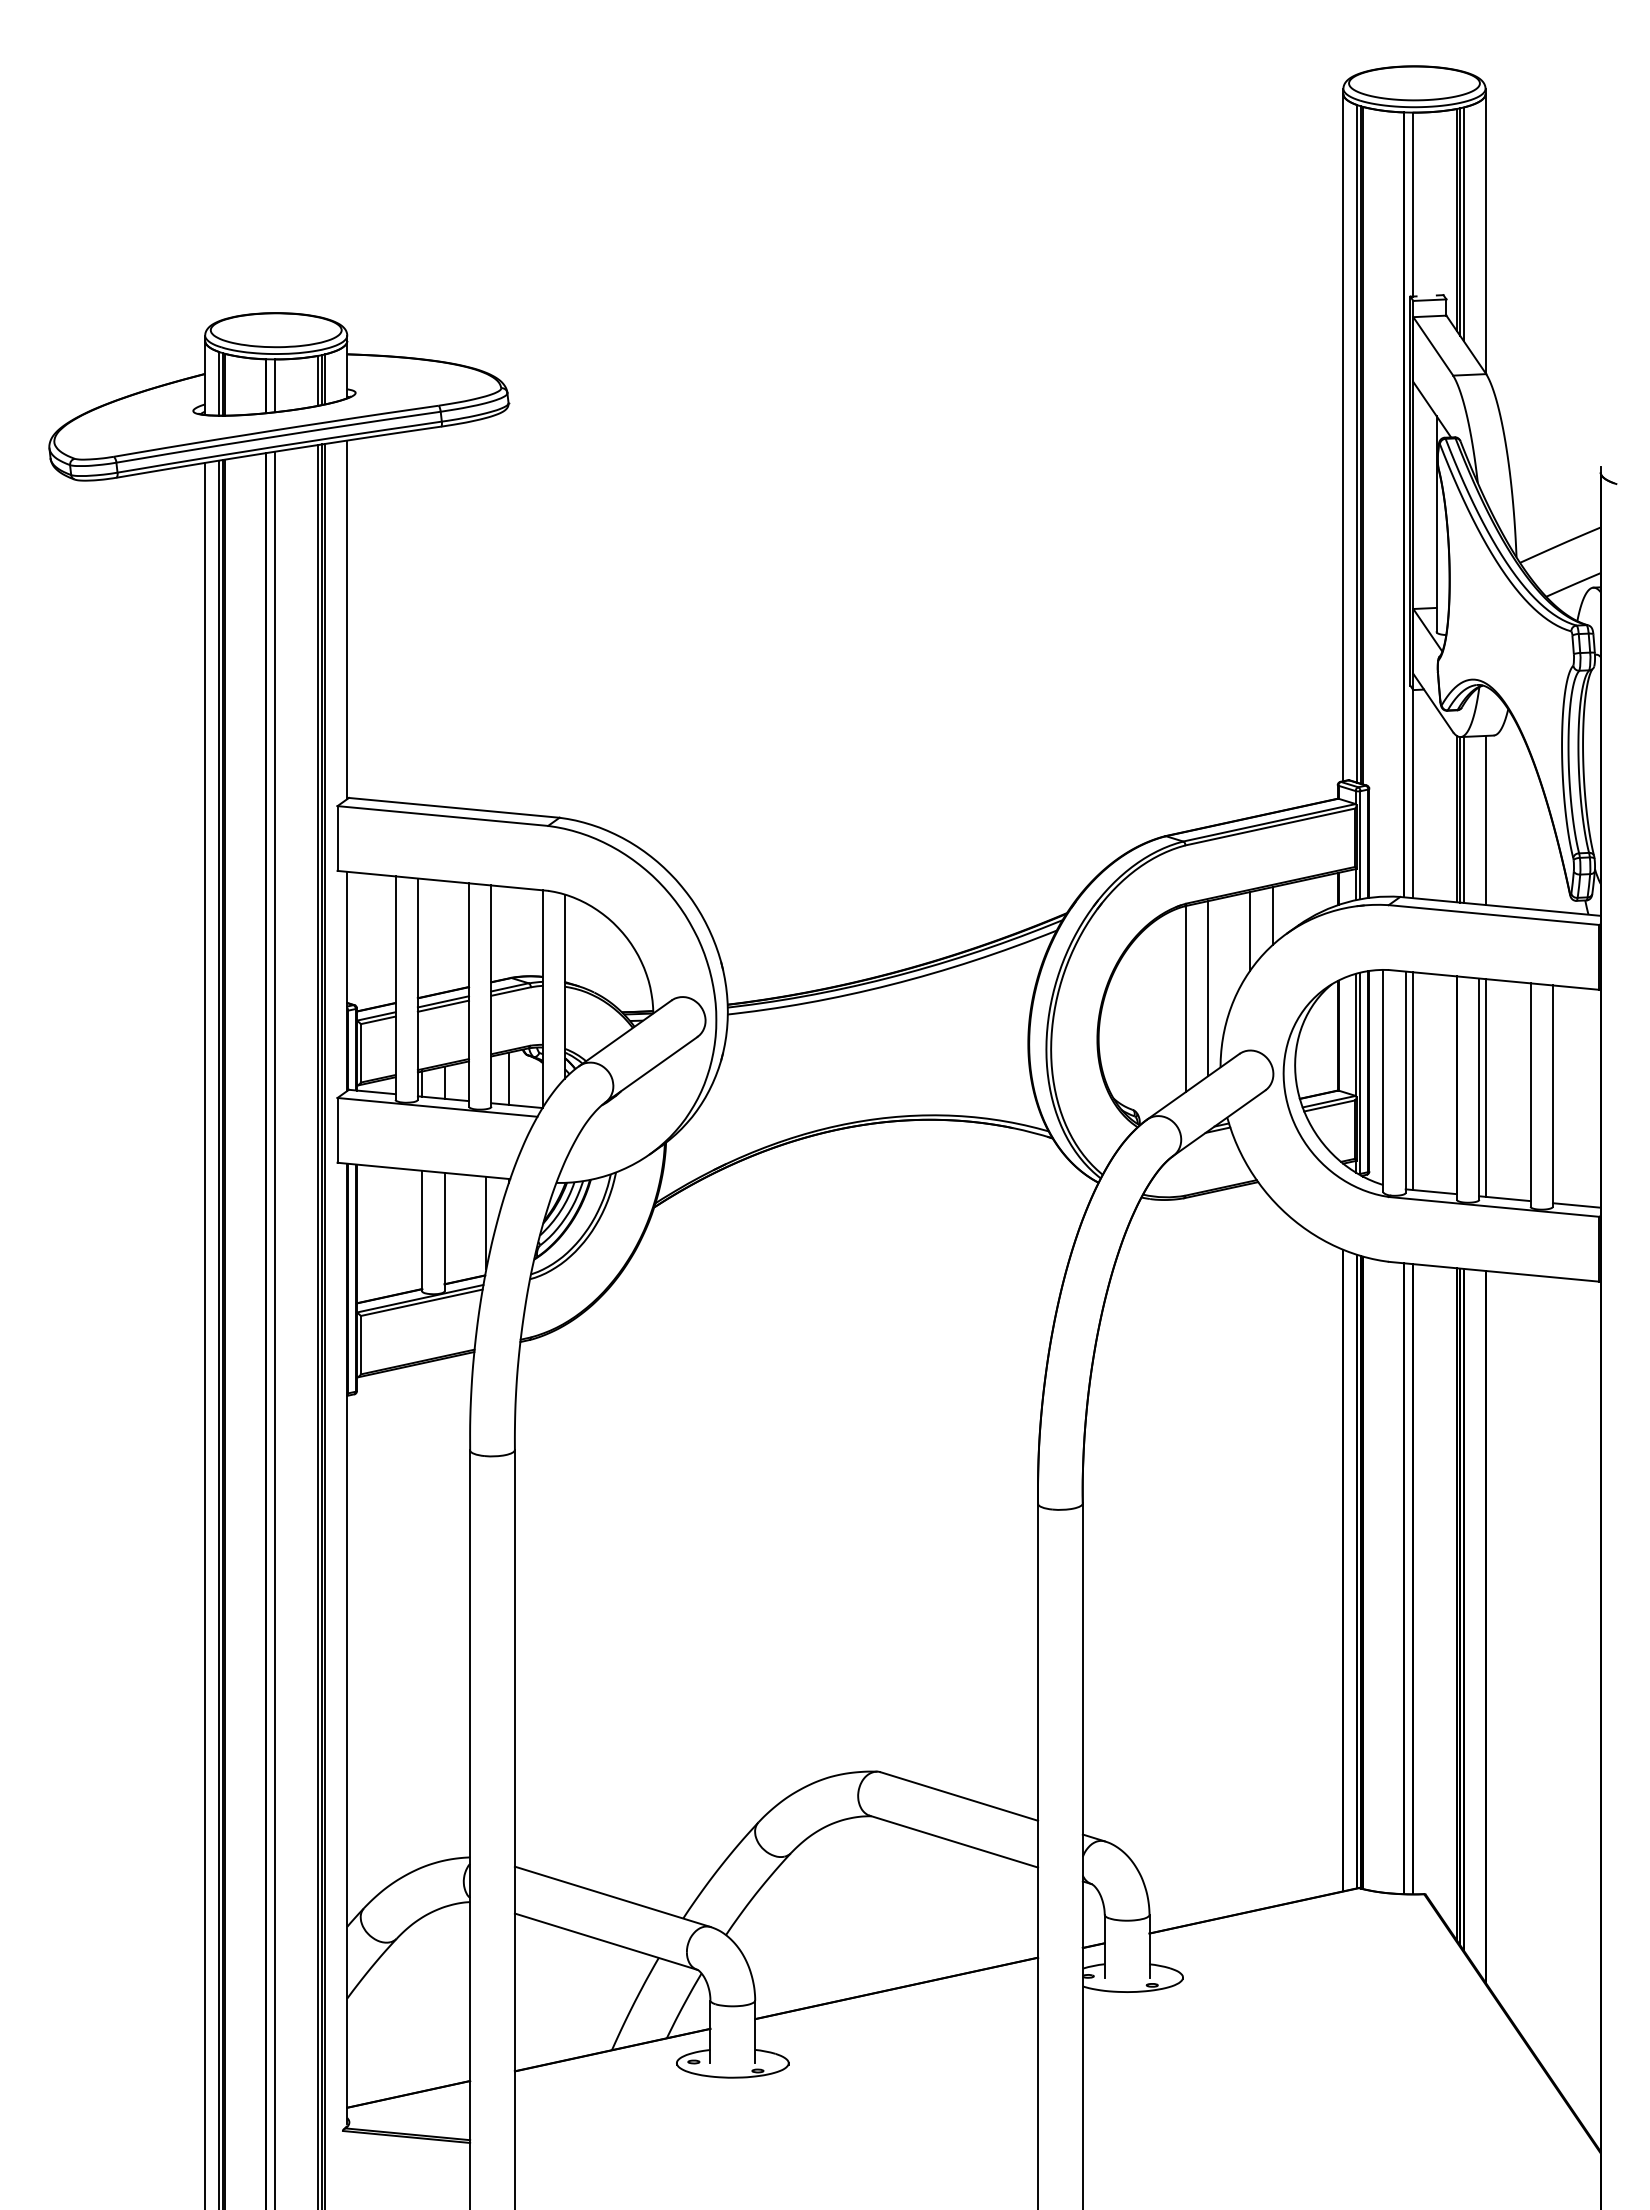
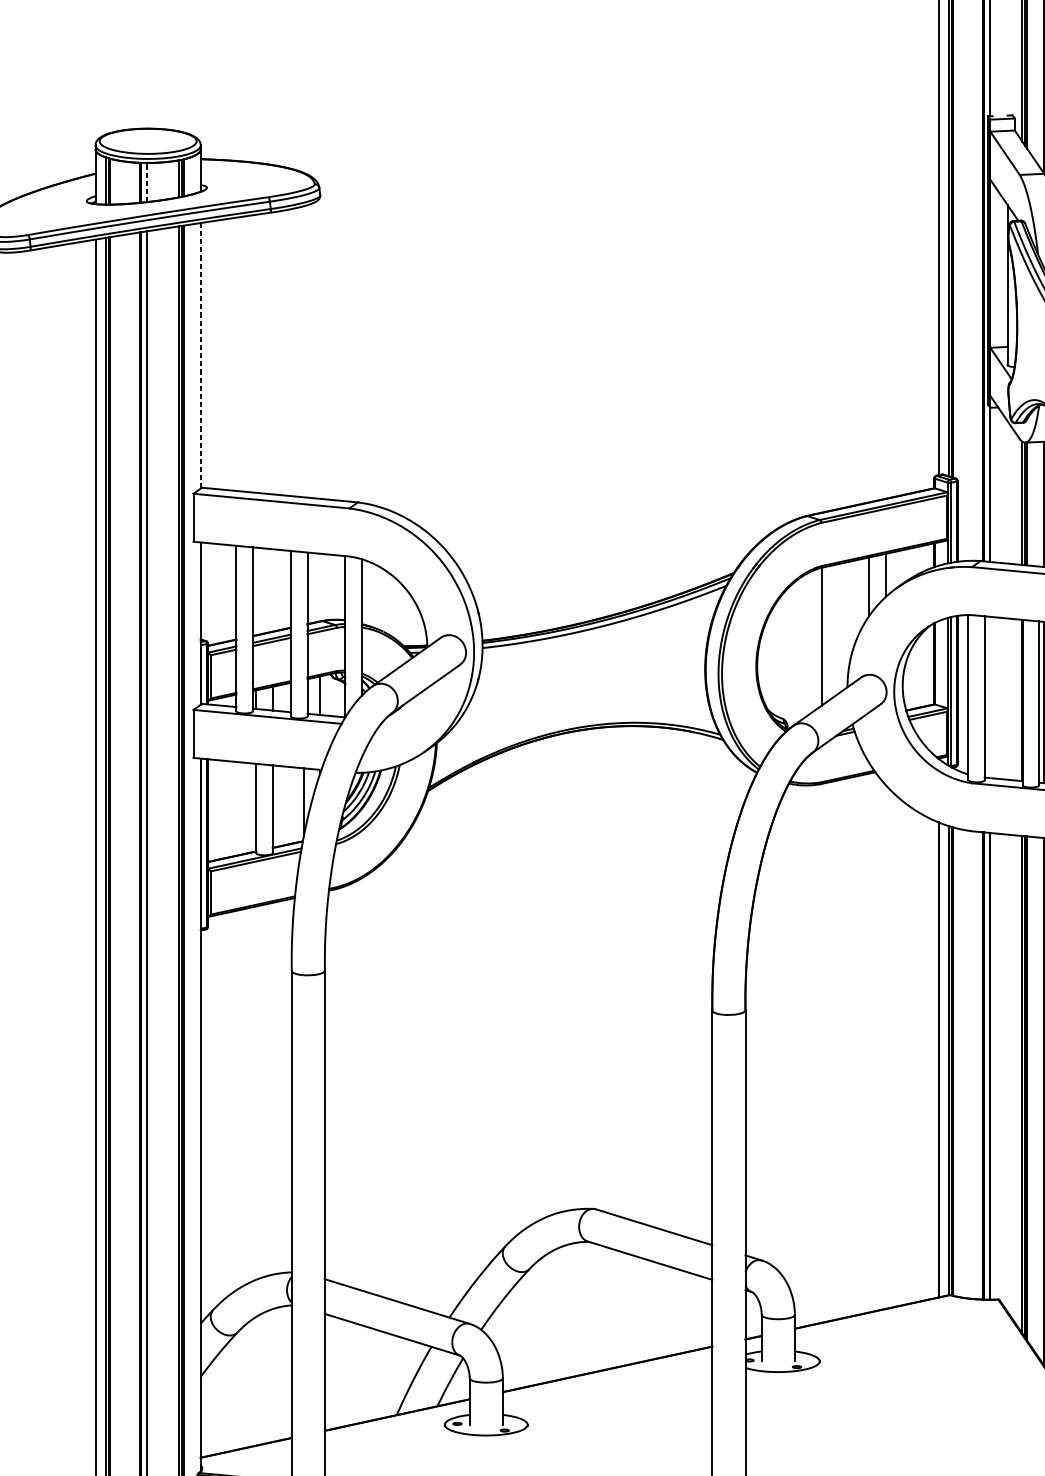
line: (274, 385) -> (146, 182), solid -> dashed
line: (347, 619) -> (200, 355), solid -> dashed
line: (1208, 988) -> (838, 628), removed
line: (1412, 1081) -> (989, 697), removed

